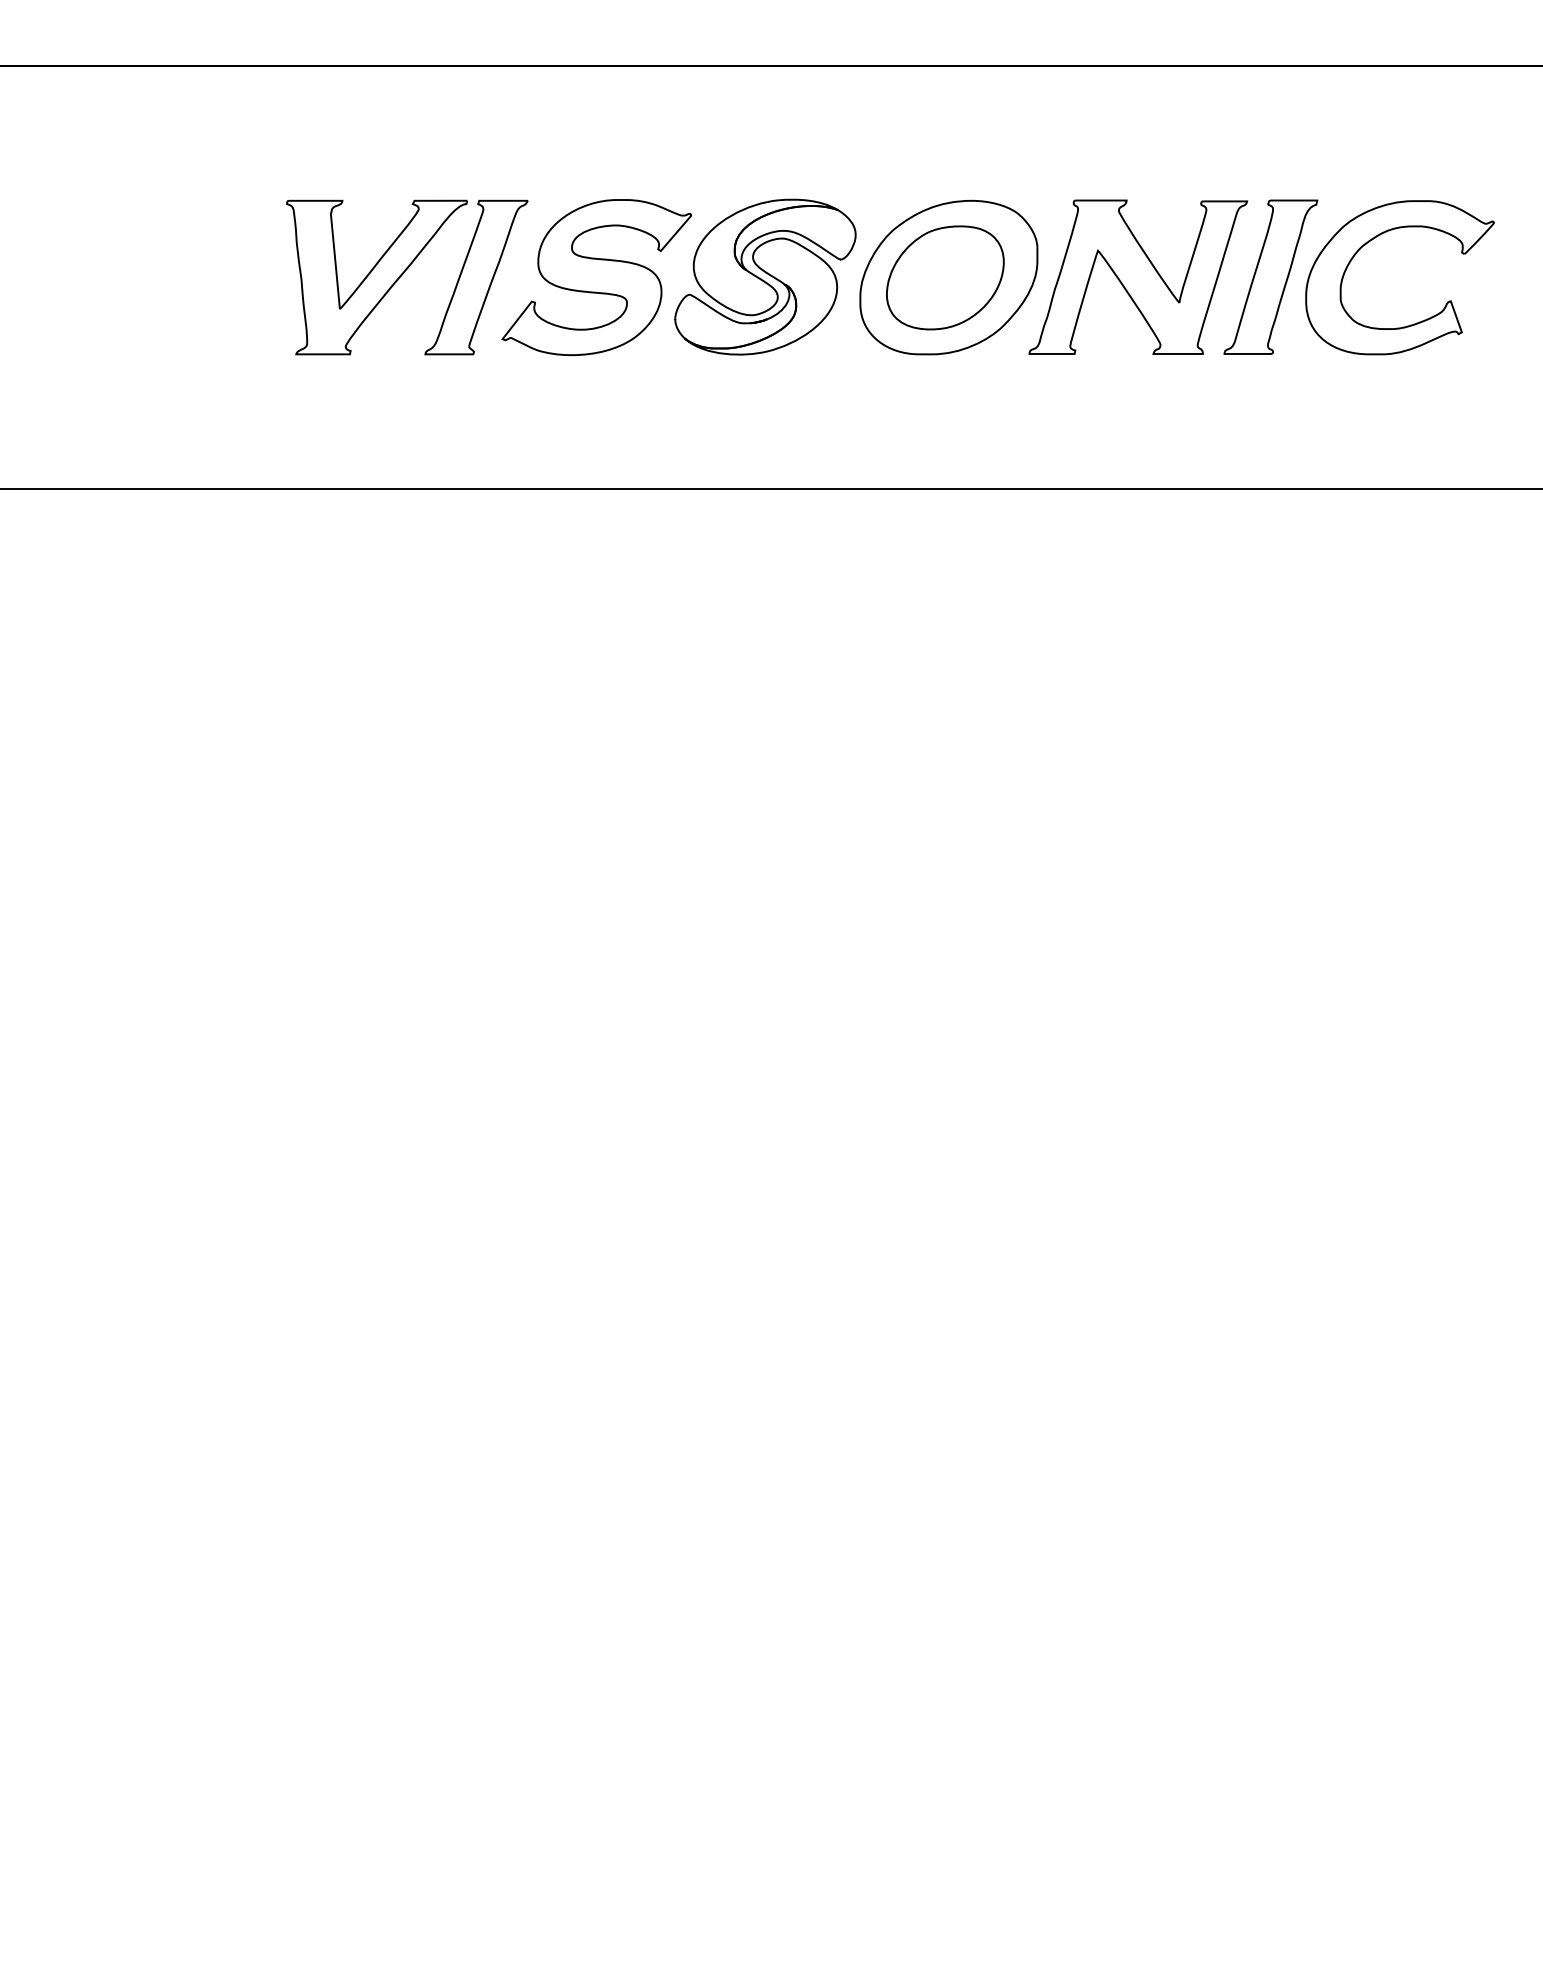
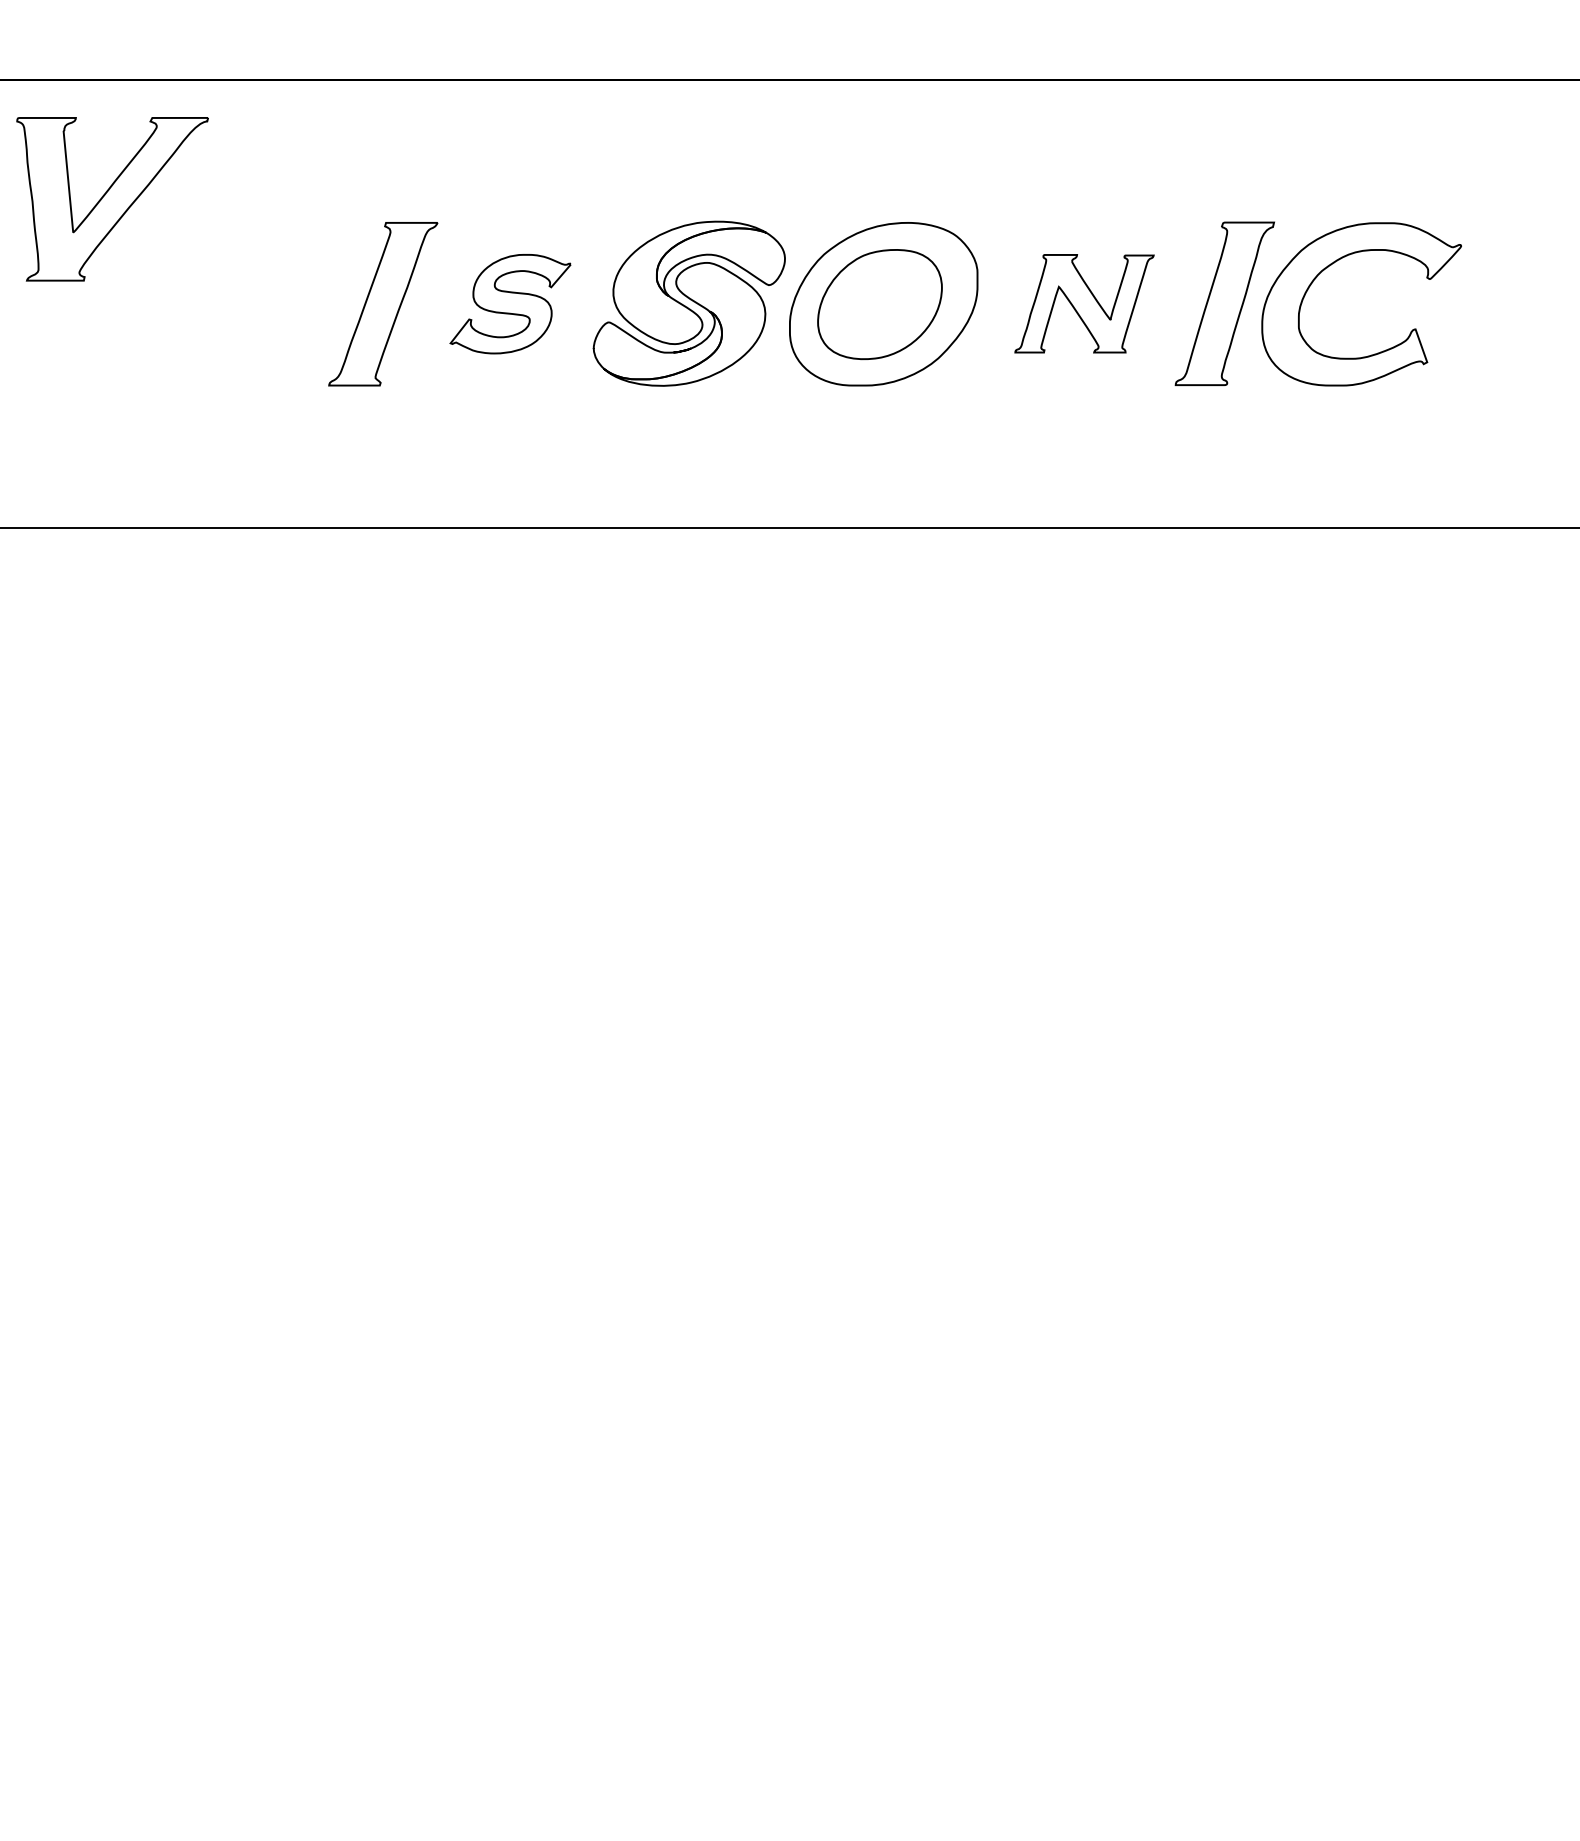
part: (1138, 276) -> (1084, 303), size x0.6
part: (376, 277) -> (112, 199), moved
part: (596, 277) -> (510, 304), size x0.6

